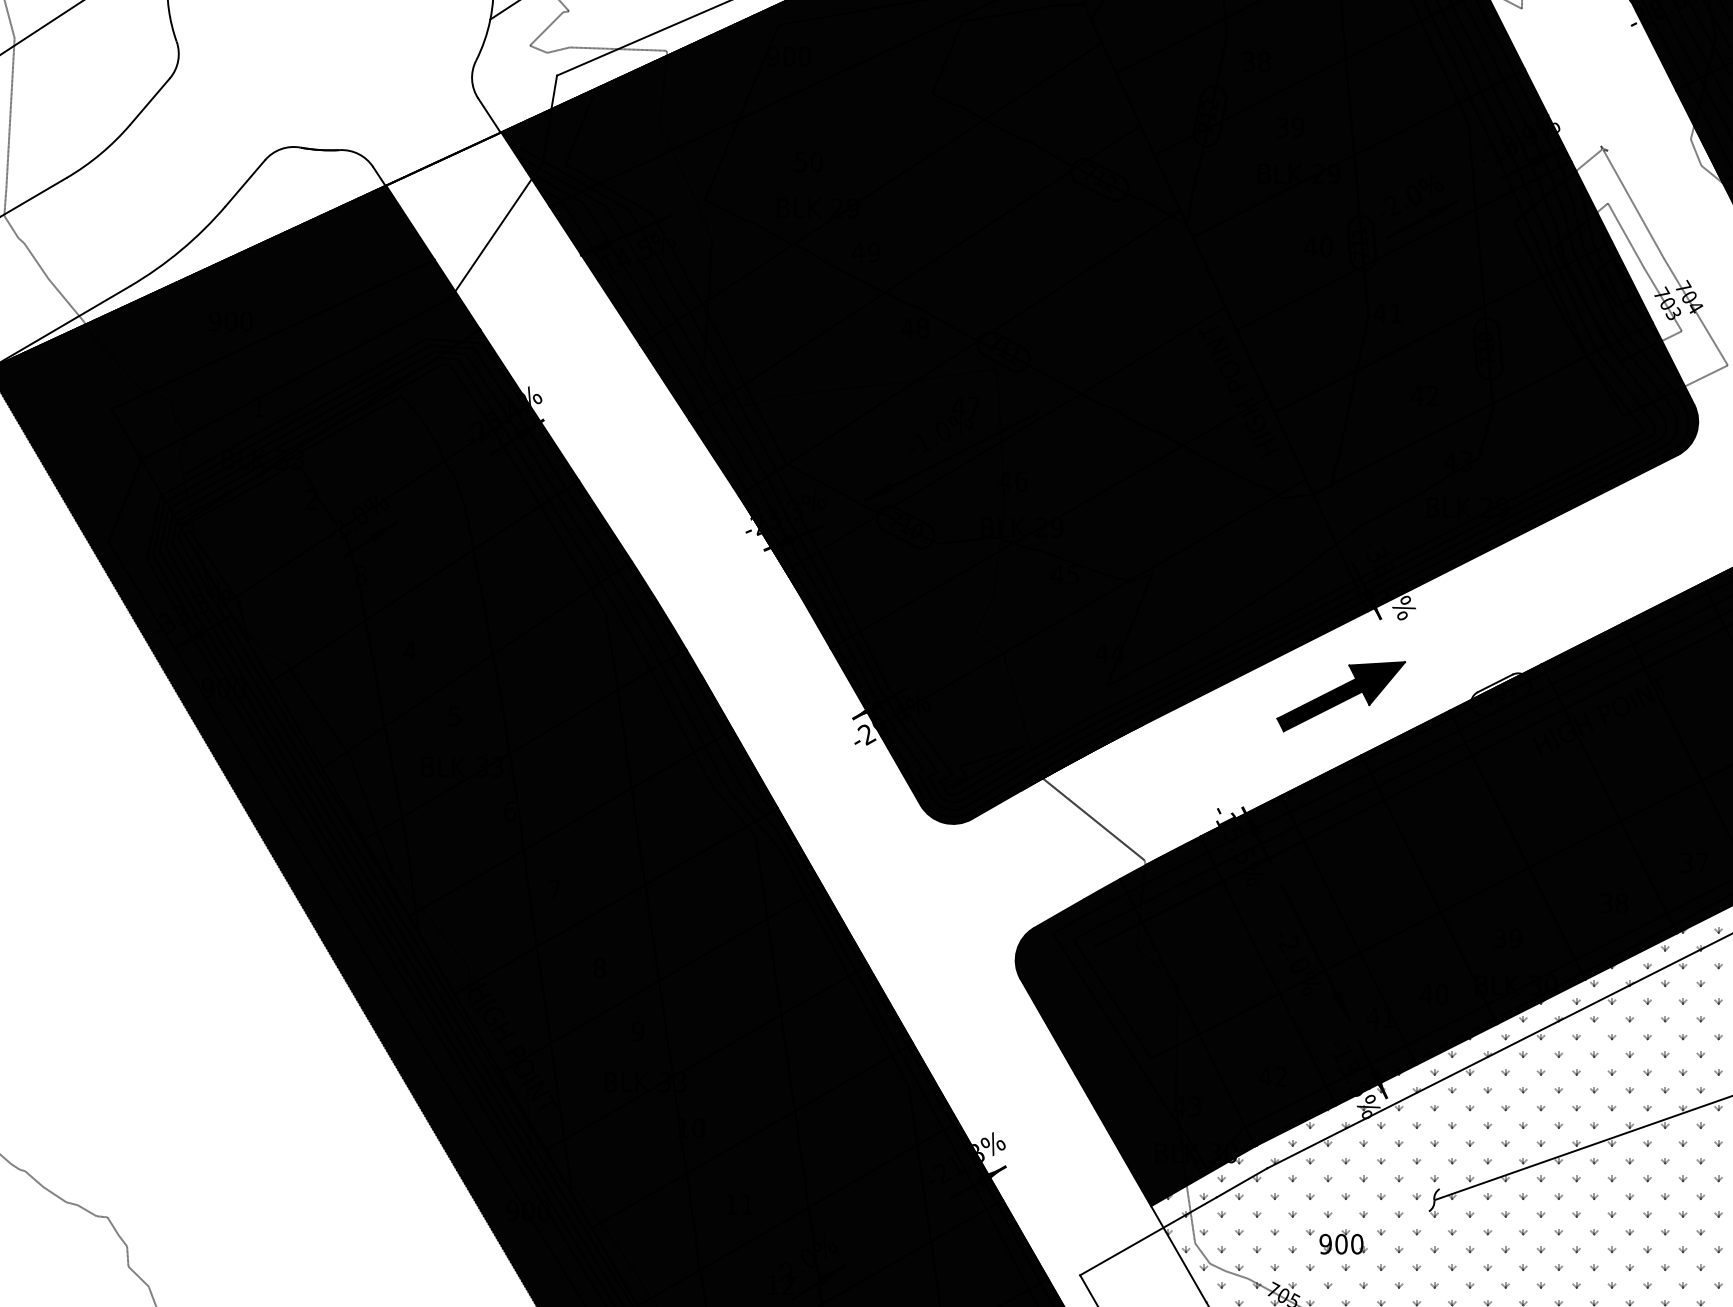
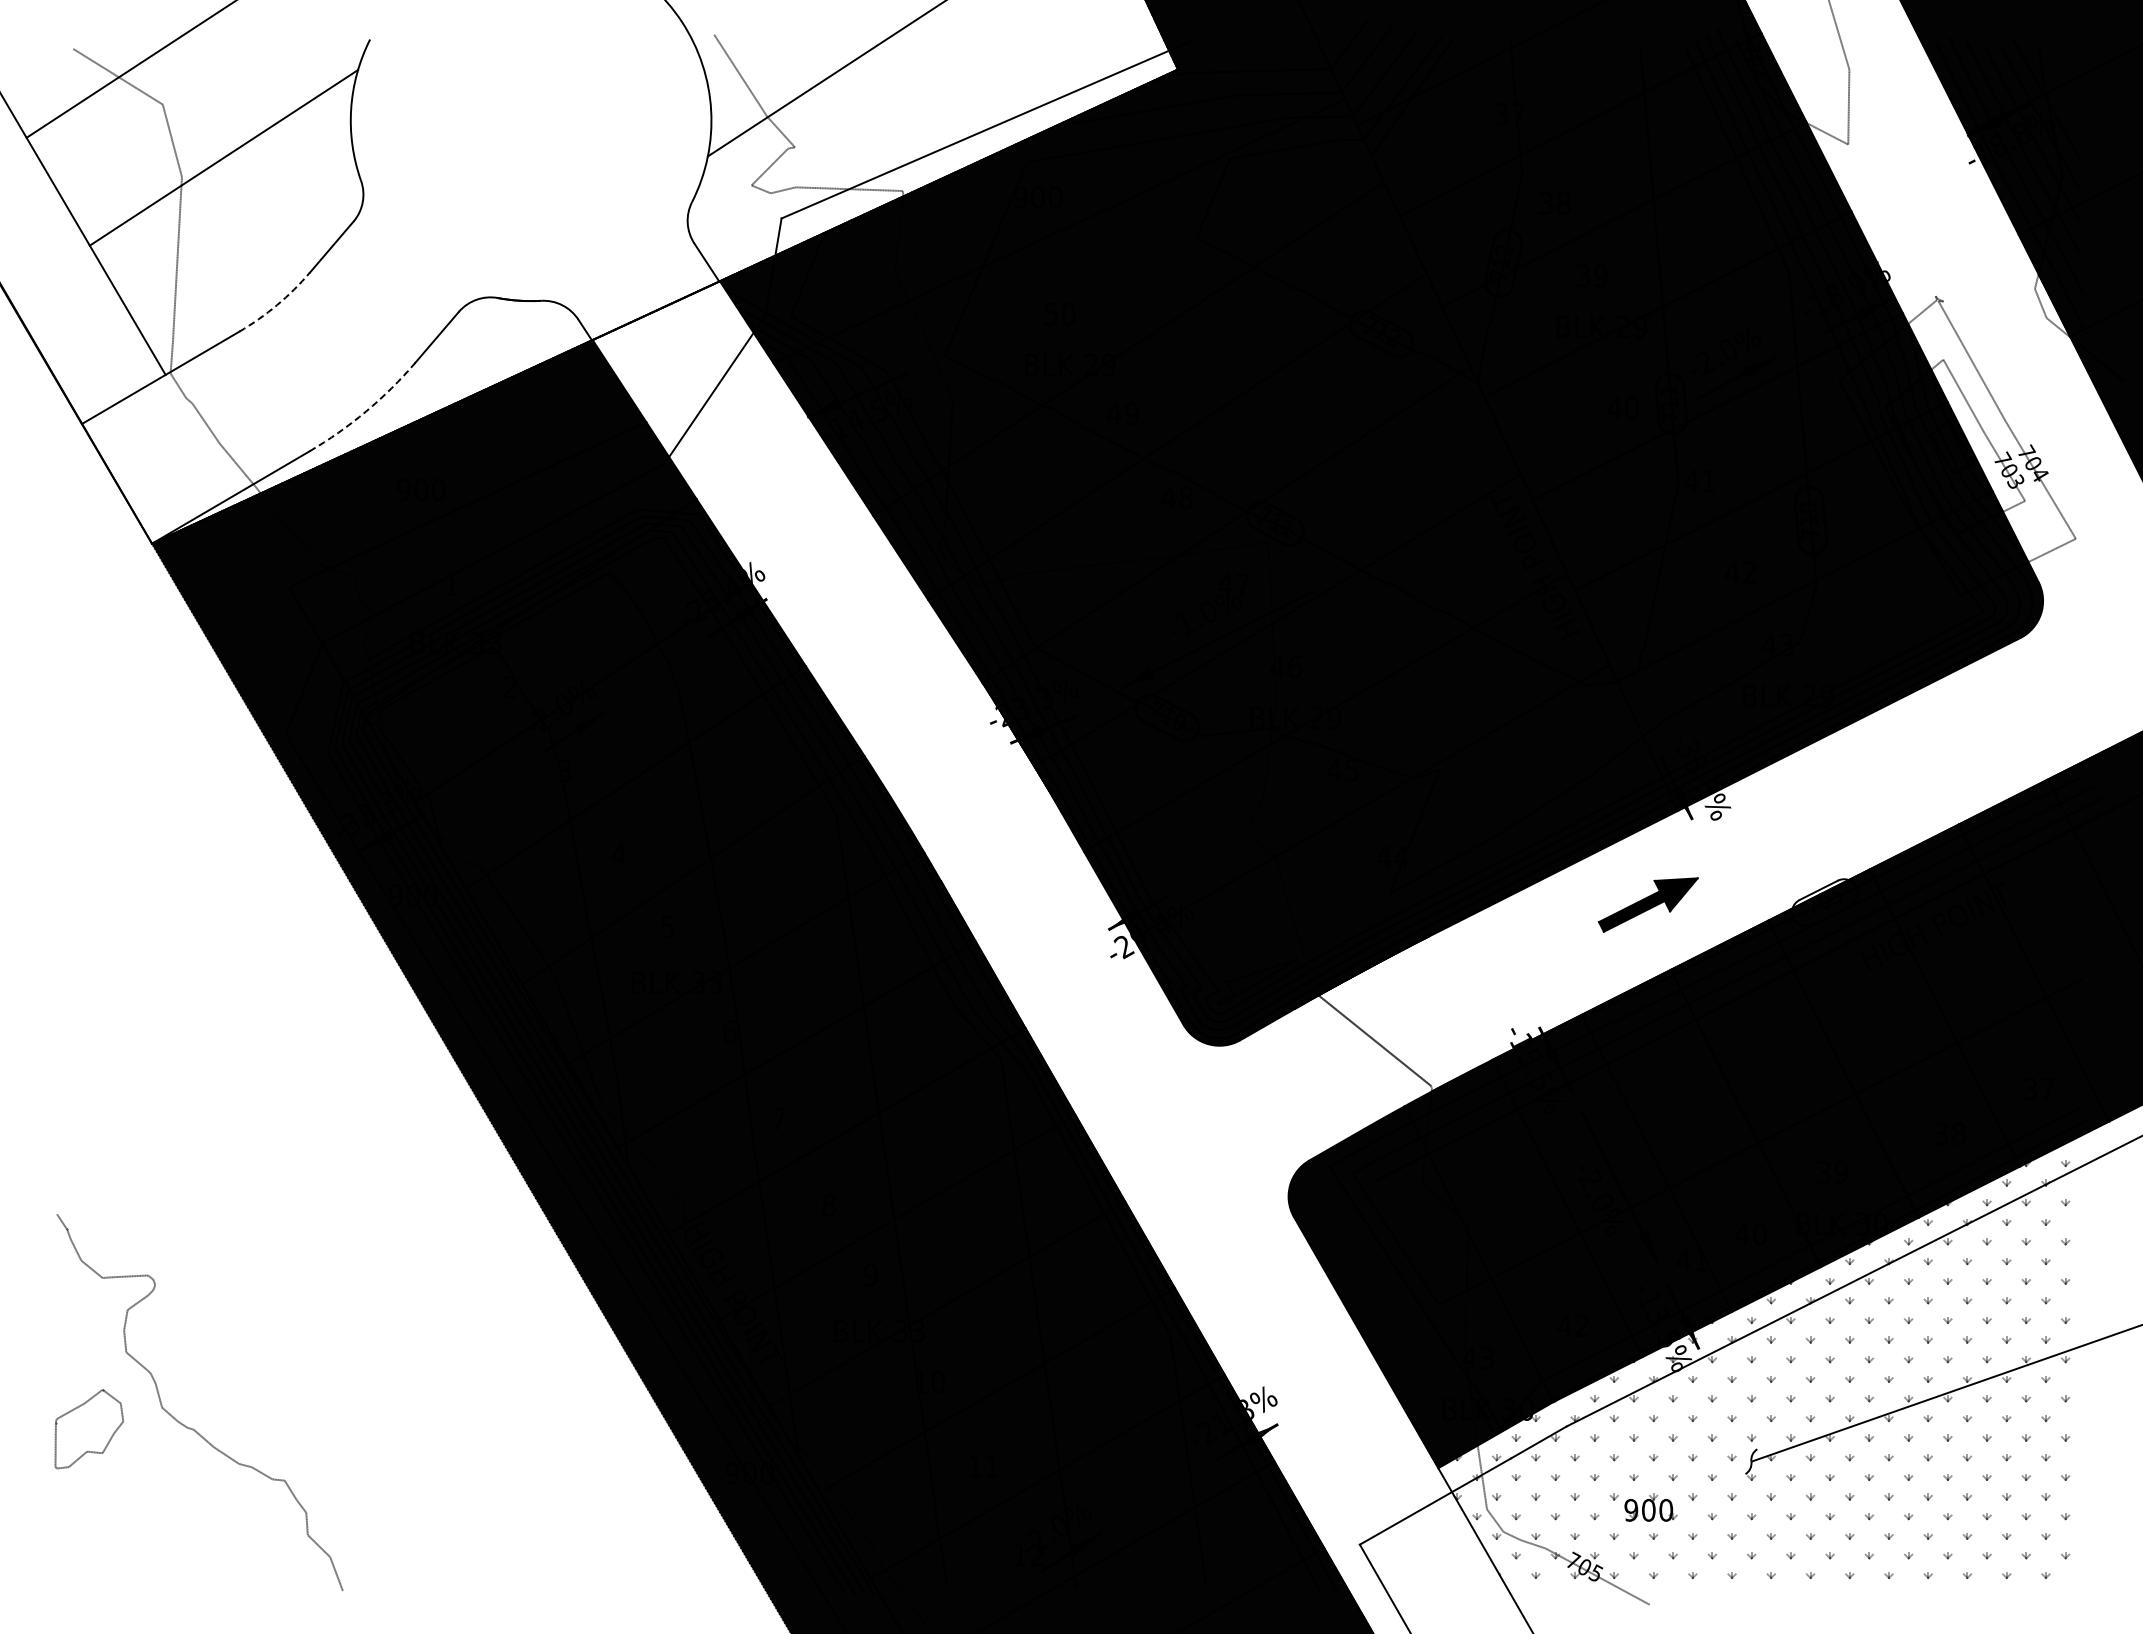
arc: (101, 154) -> (277, 305), solid -> dashed
arc: (181, 250) -> (366, 411), solid -> dashed
part: (1340, 696) -> (1647, 904), size x0.7

